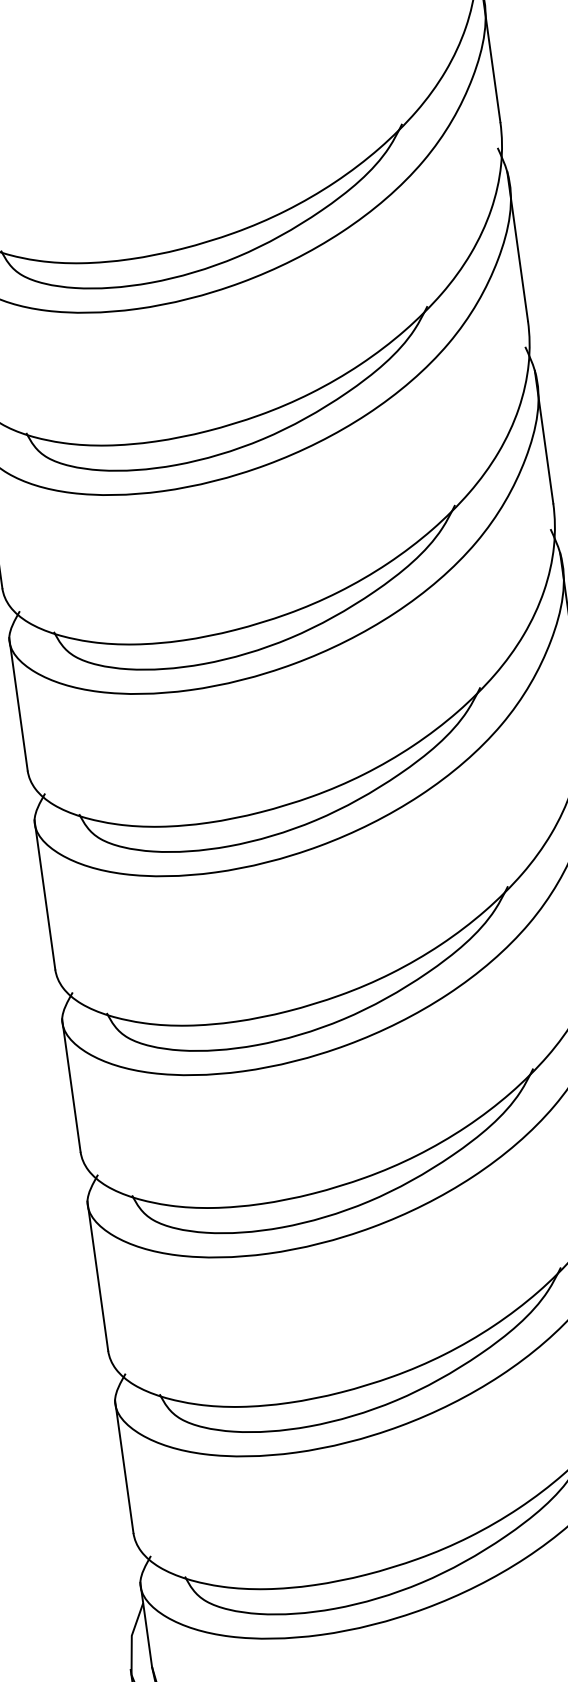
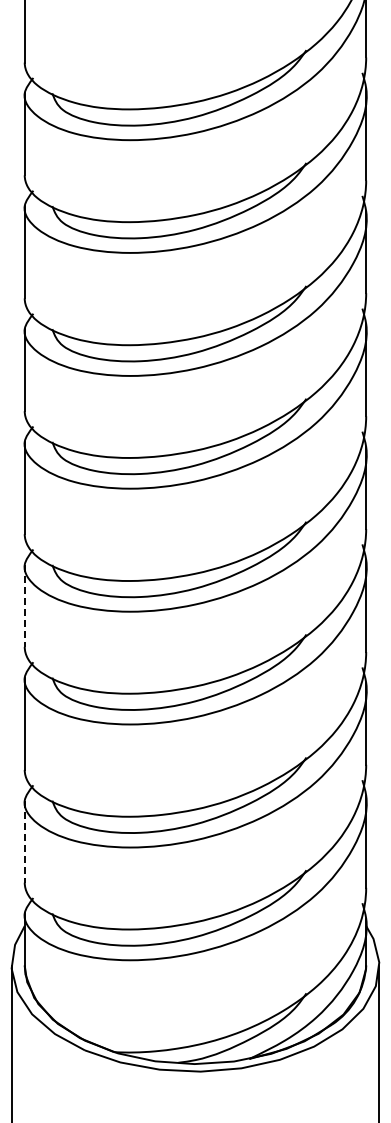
line: (70, 1084) -> (24, 605), solid -> dashed
line: (123, 1466) -> (24, 841), solid -> dashed

